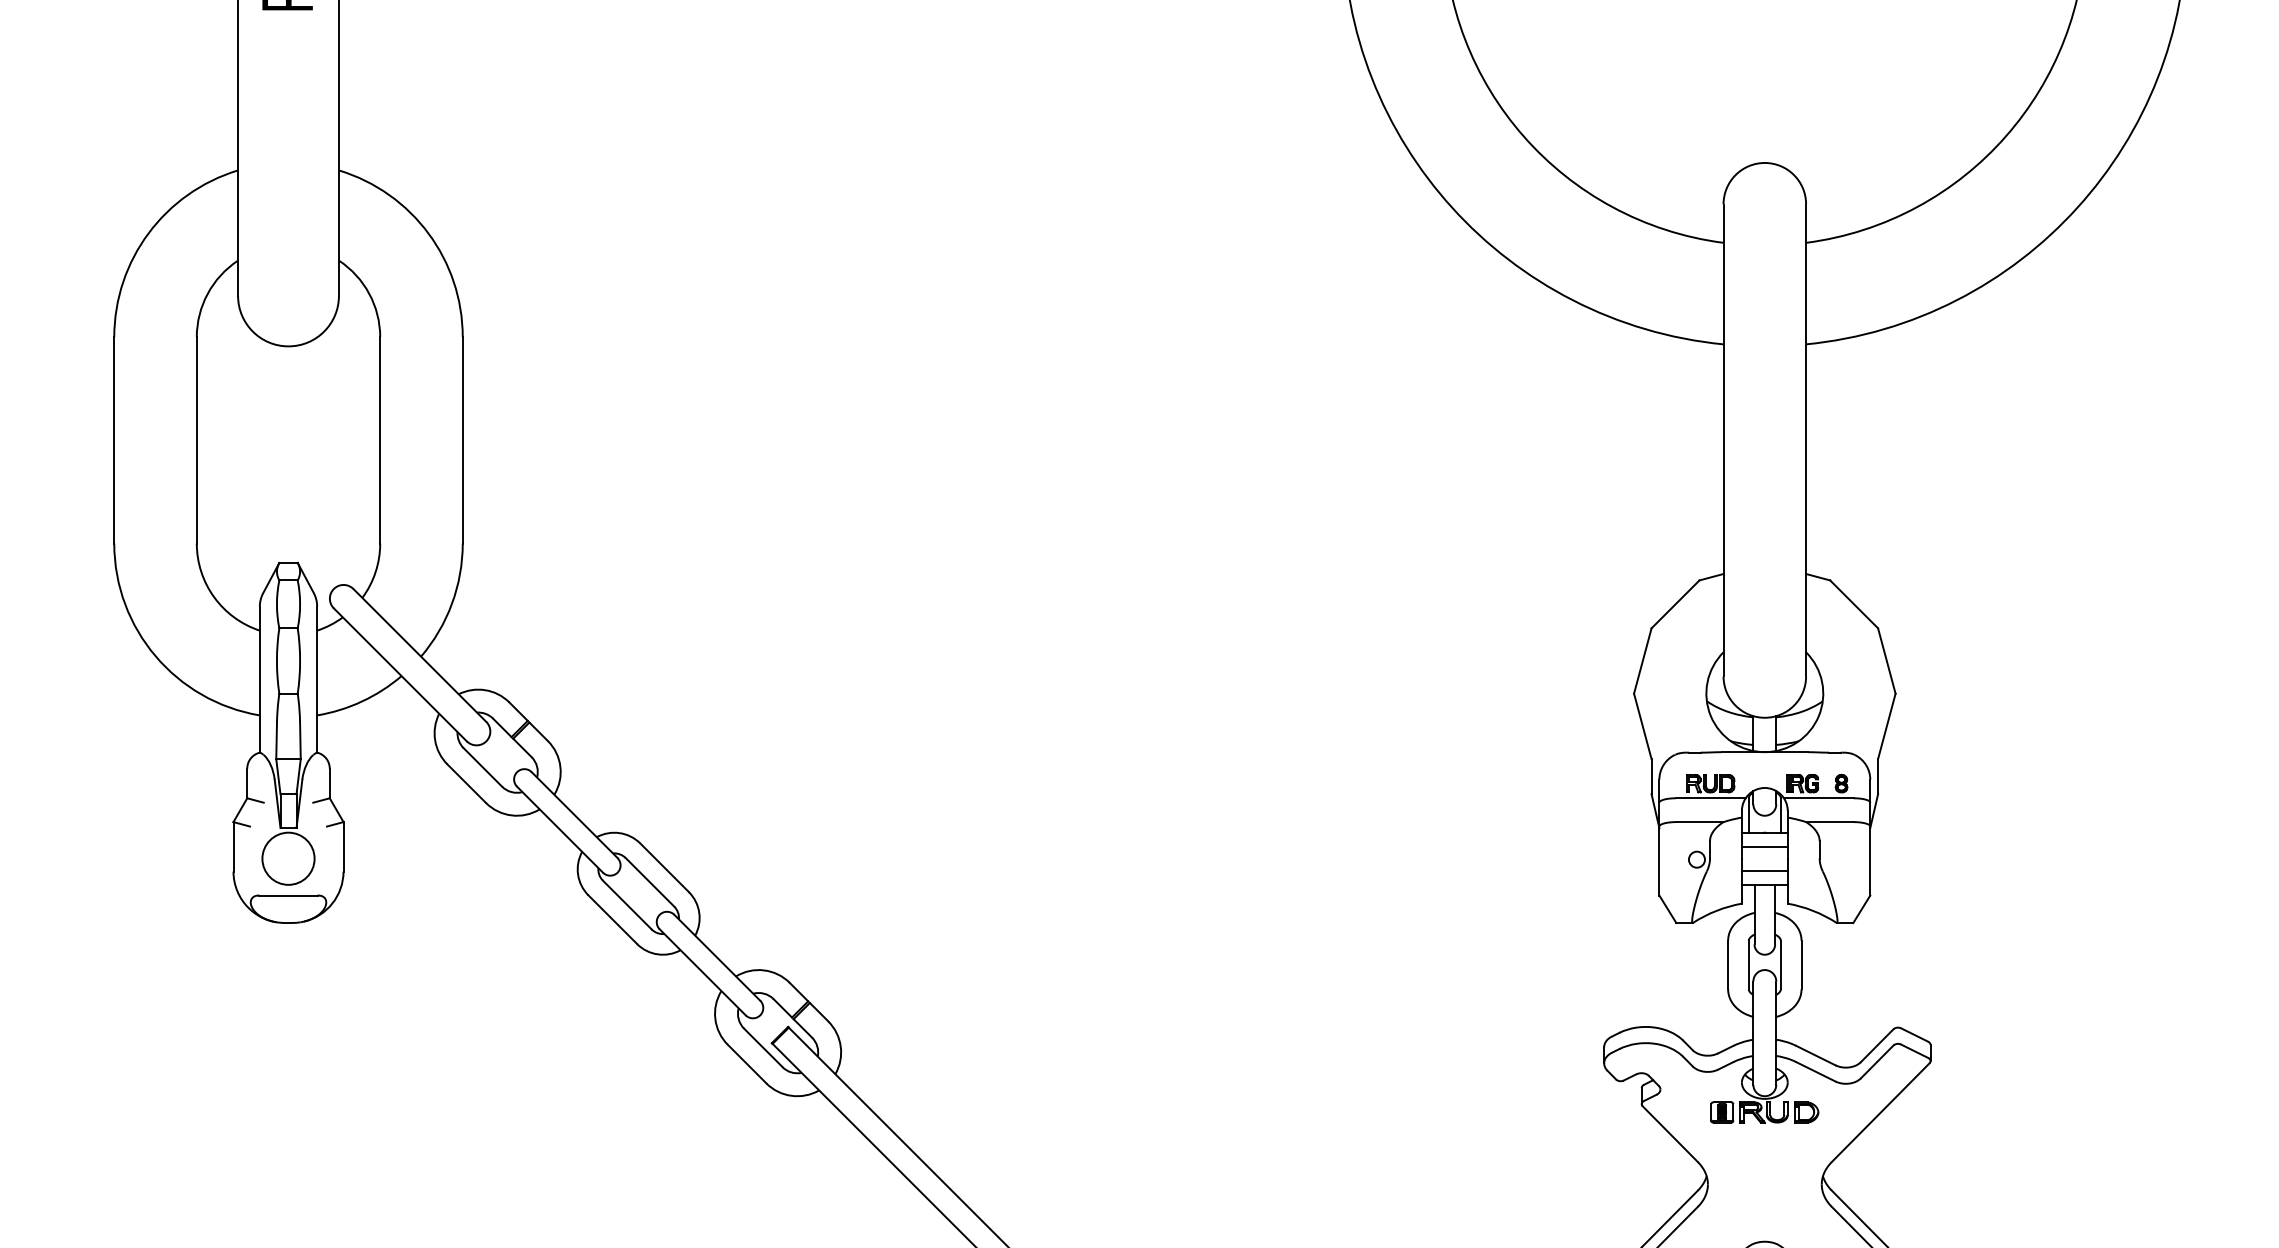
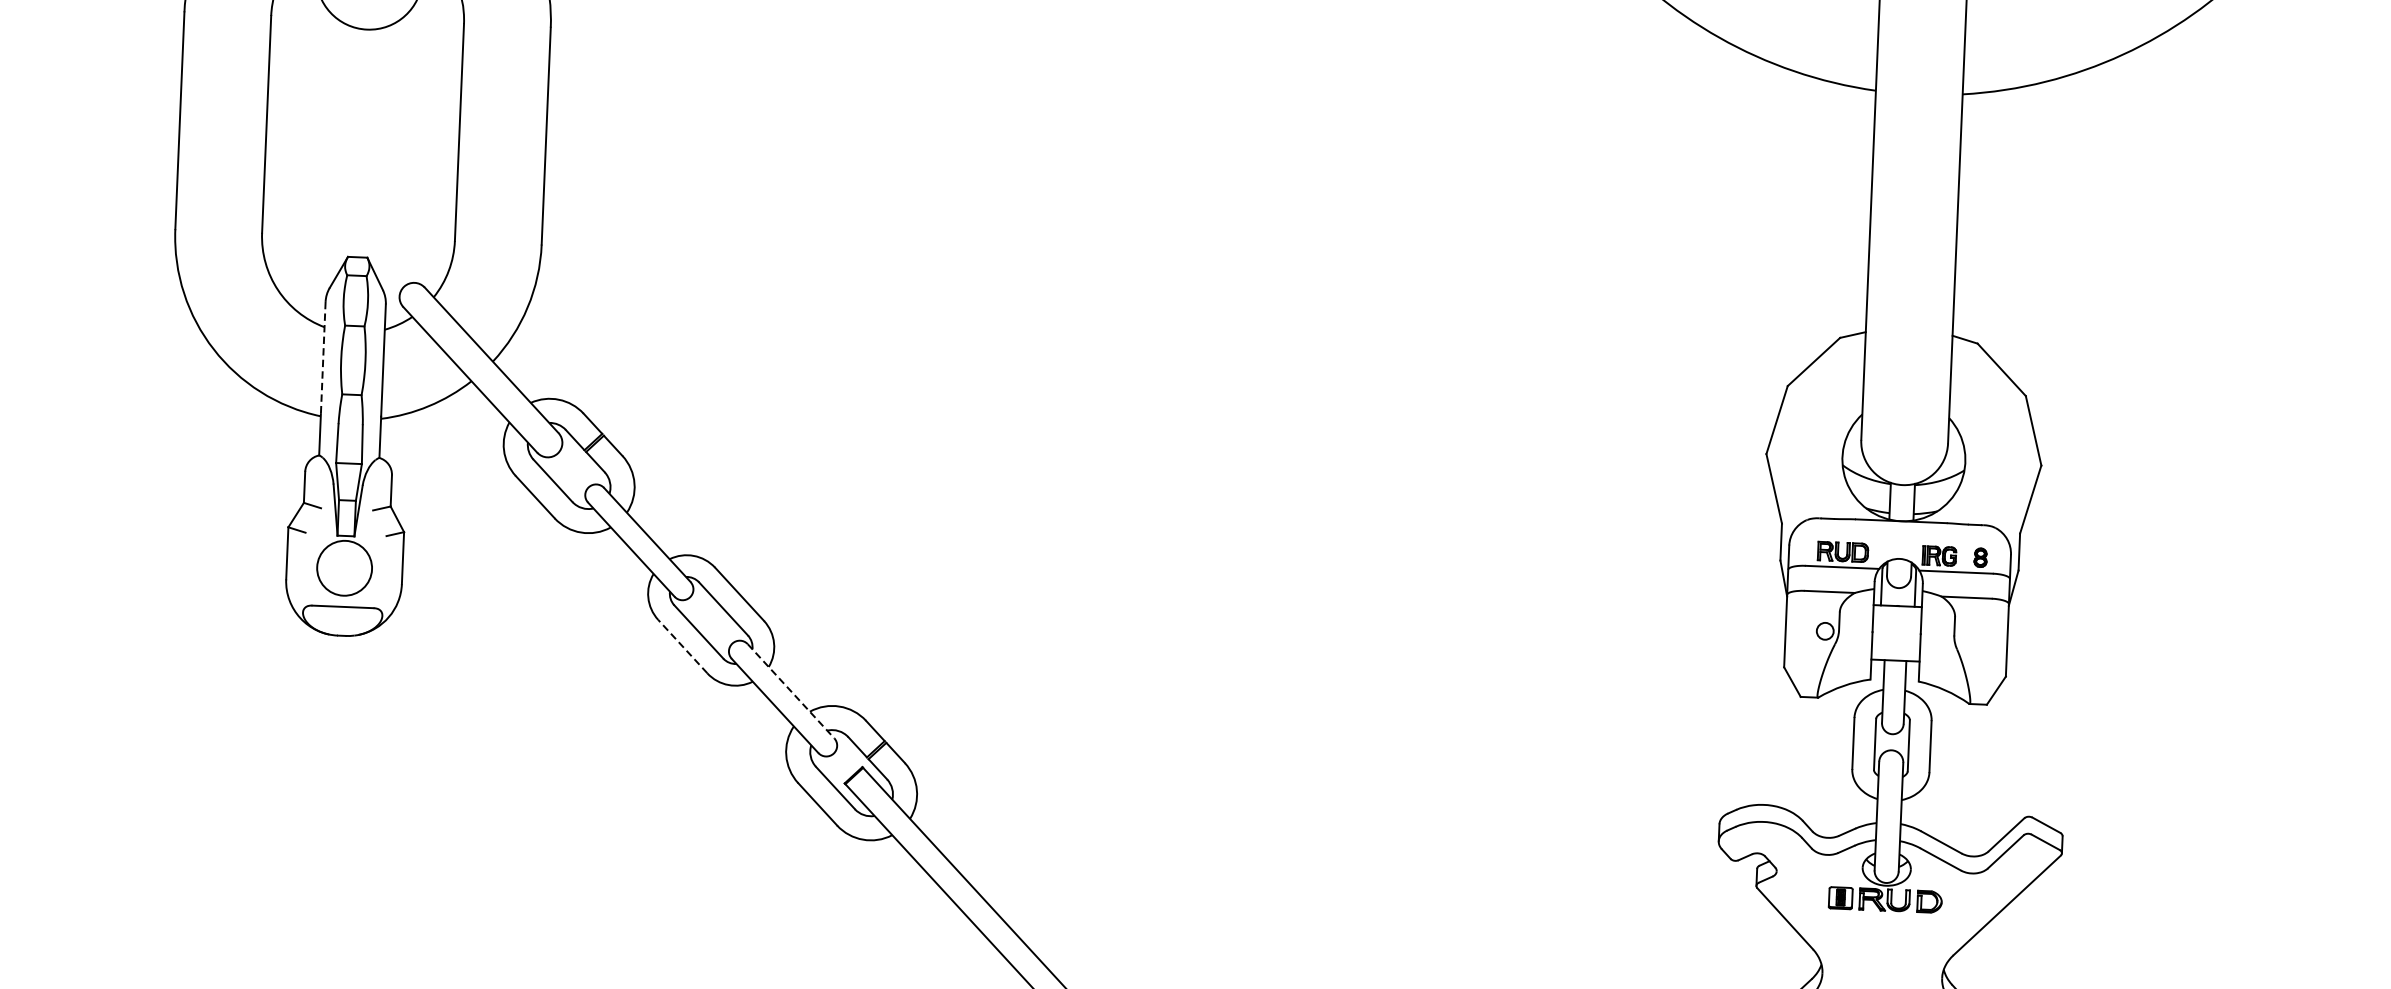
line: (259, 660) -> (322, 358), solid -> dashed
line: (1764, 846) -> (1896, 620), removed
line: (1764, 870) -> (1895, 645), removed
line: (612, 919) -> (682, 646), solid -> dashed
line: (717, 957) -> (791, 690), solid -> dashed

